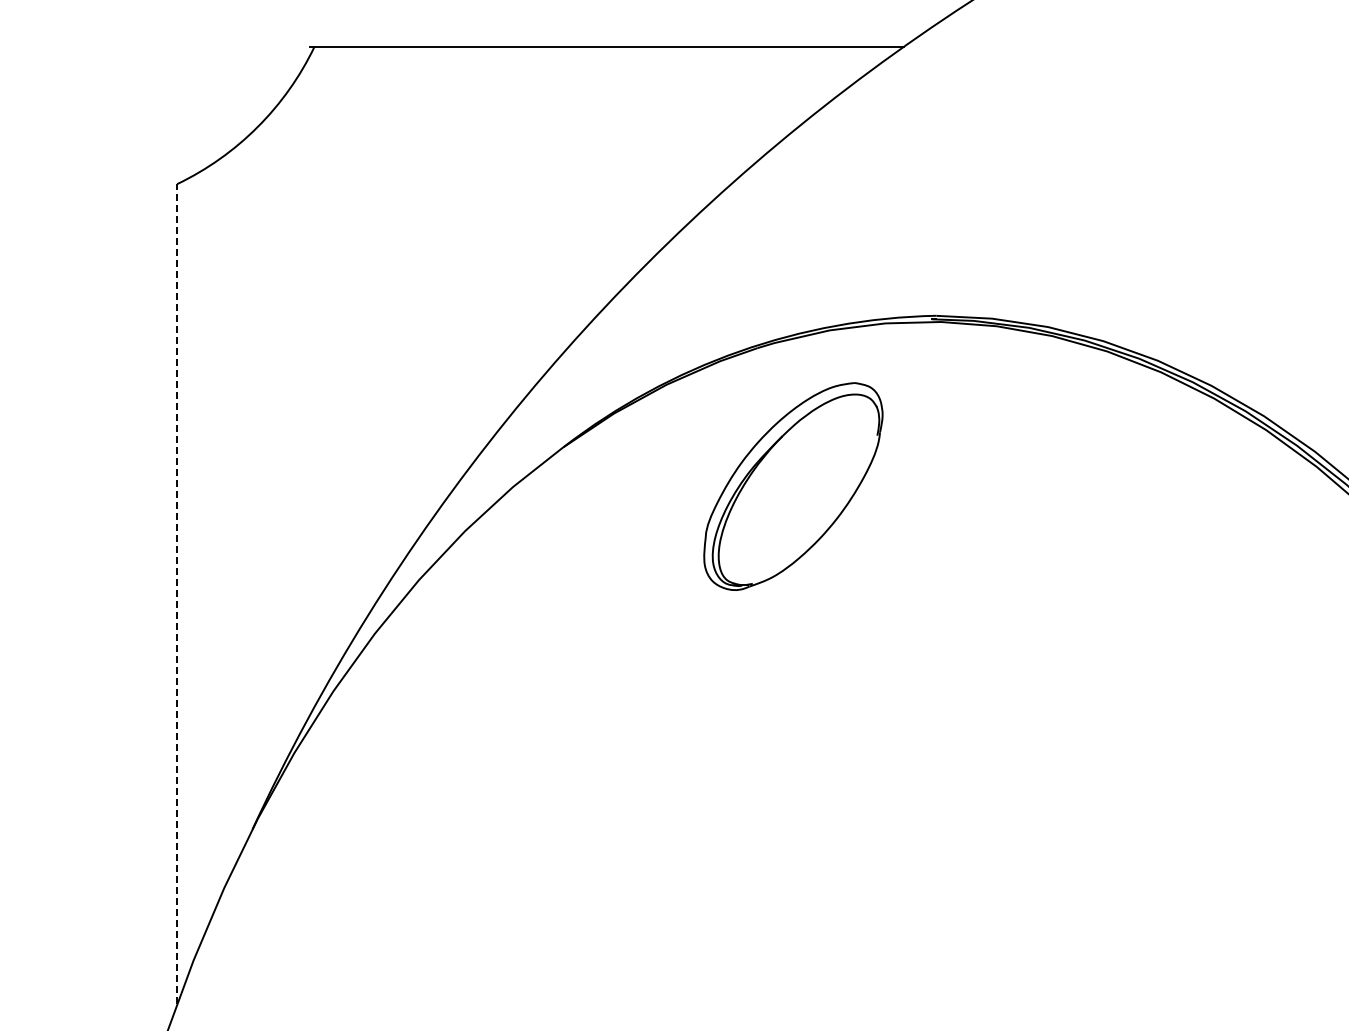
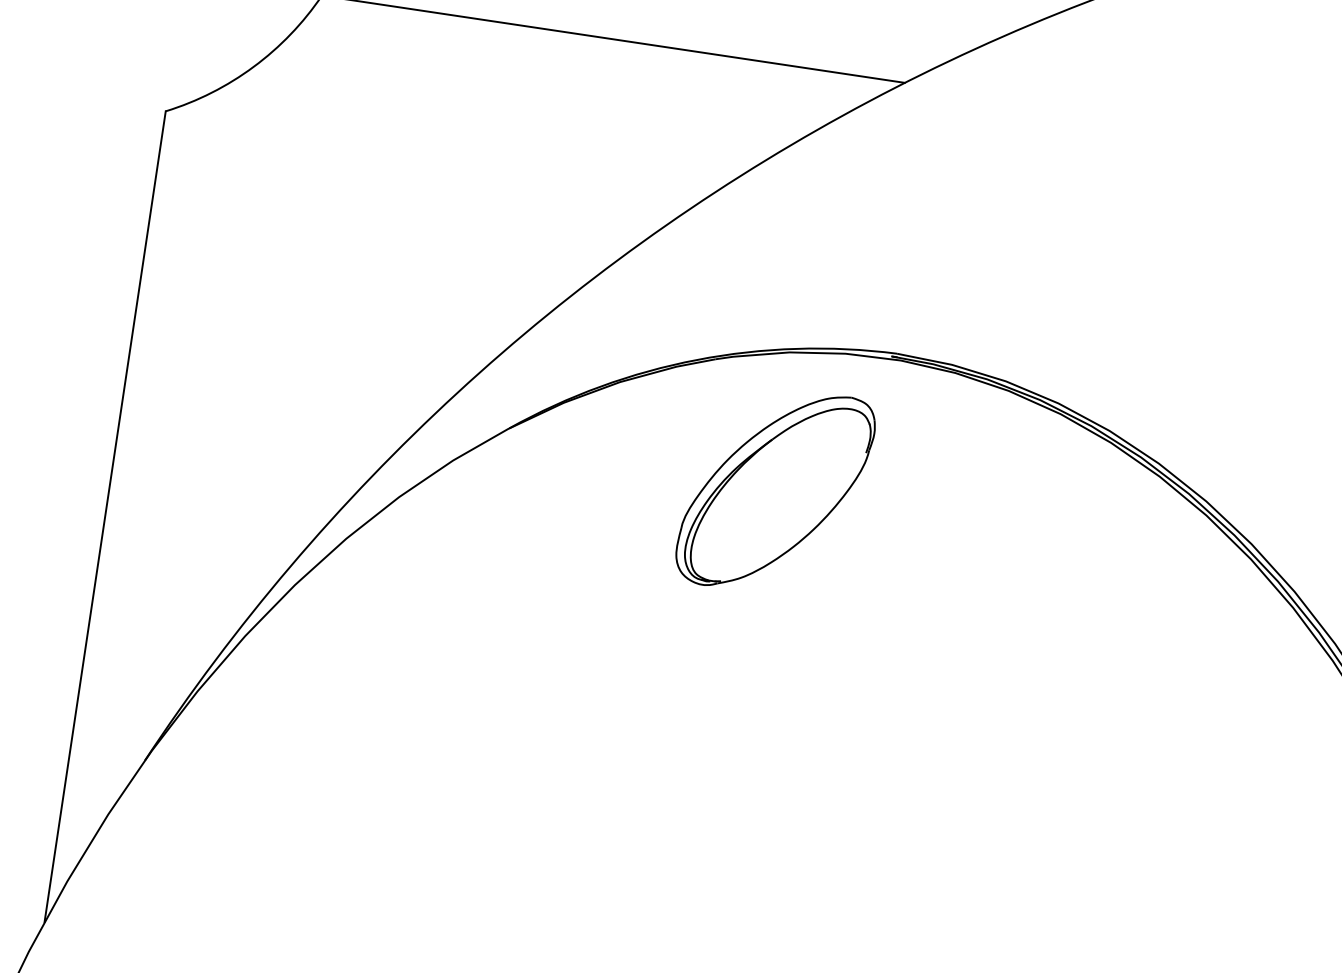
part: (793, 486) -> (775, 490), moved
line: (177, 593) -> (105, 516), dashed -> solid

